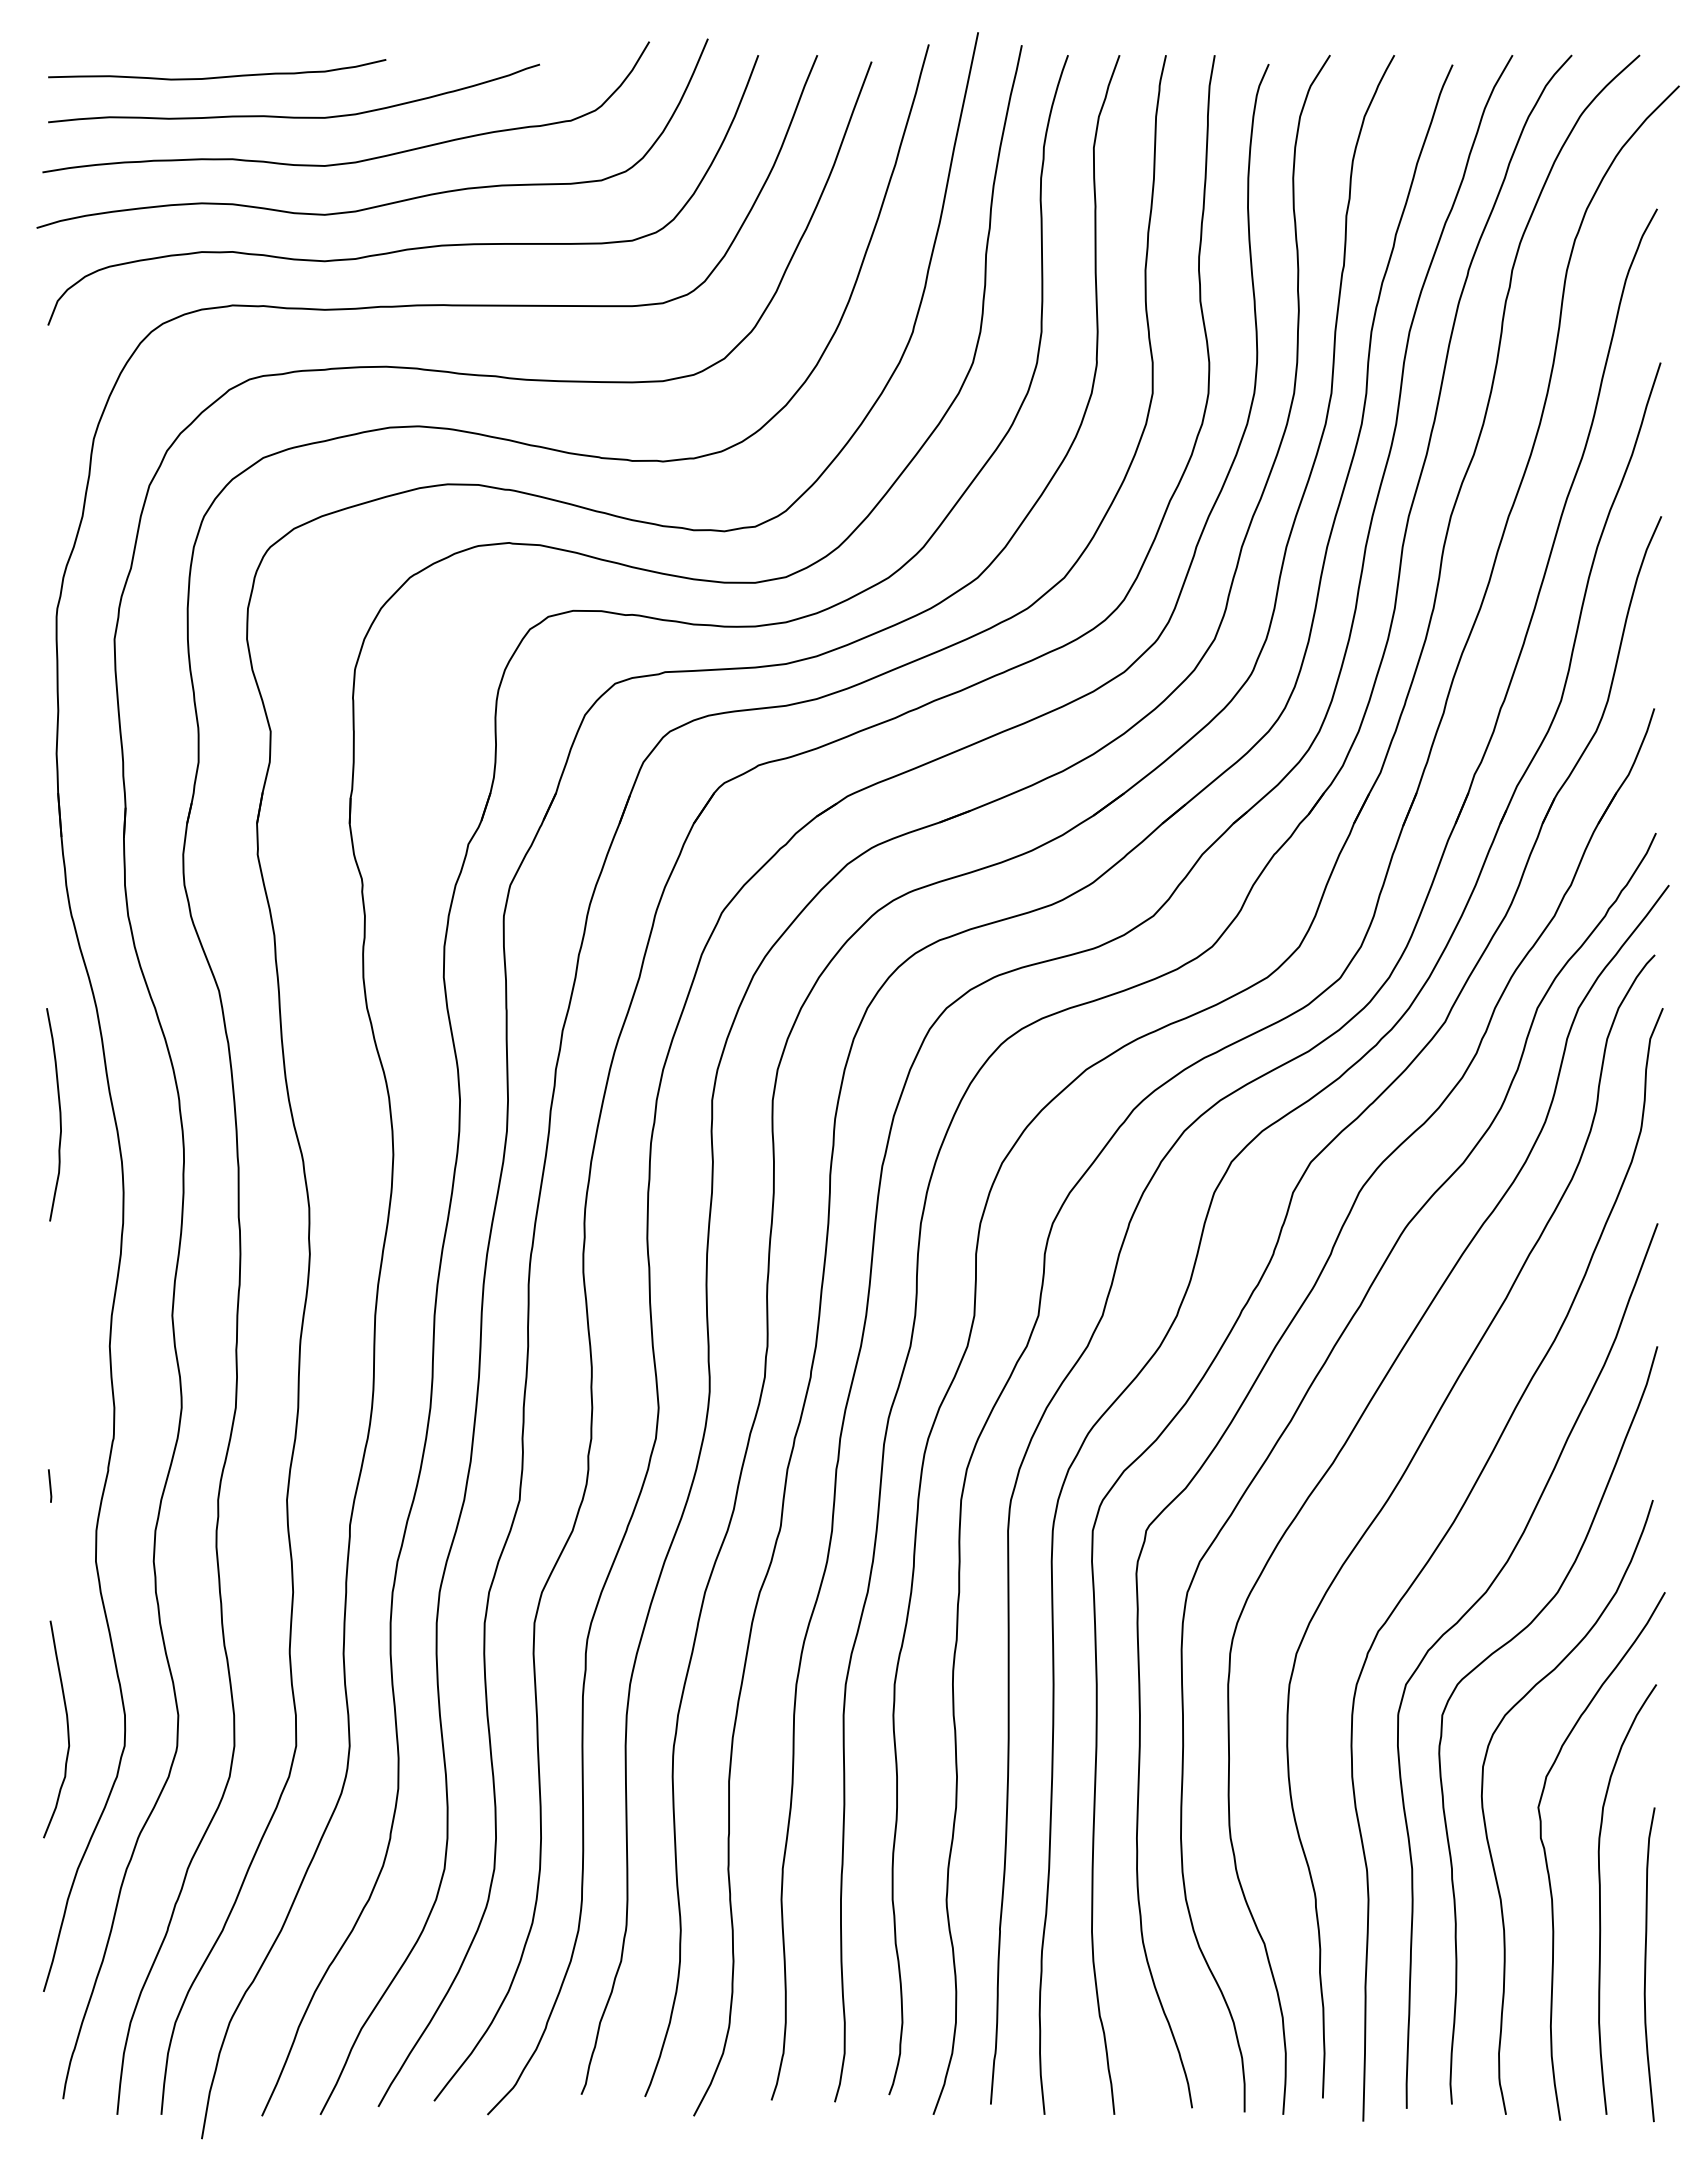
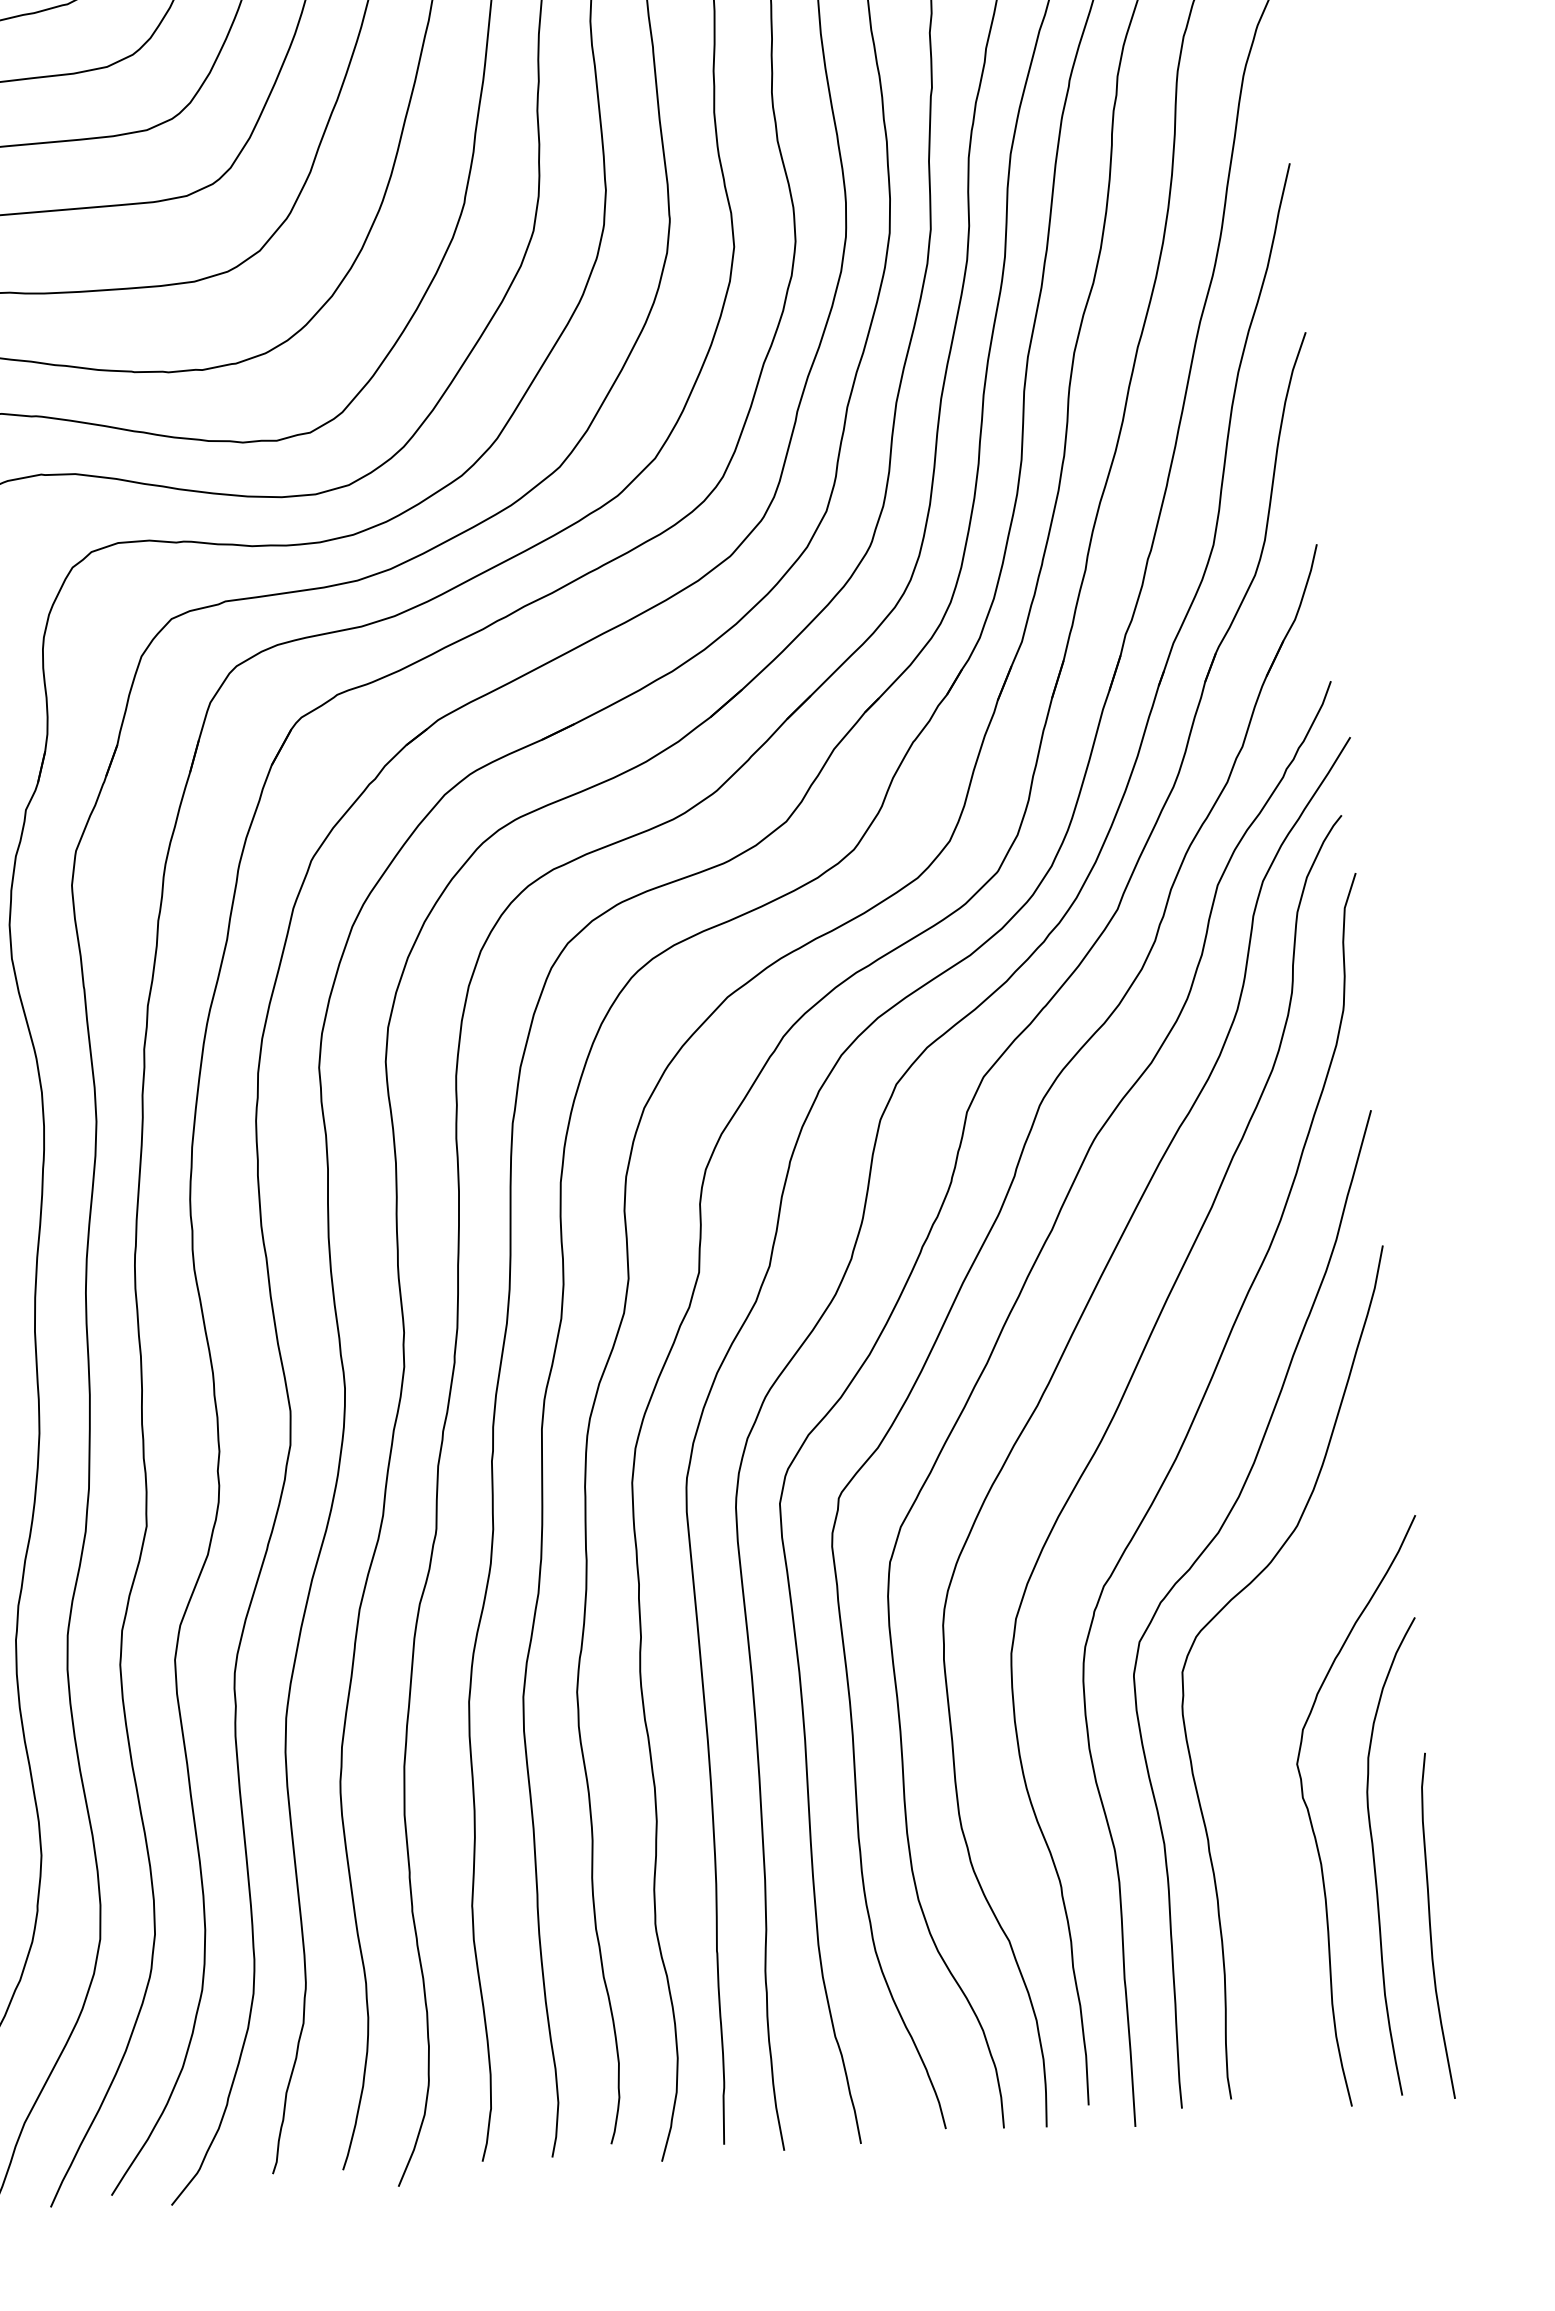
curve: (1485, 1819) -> (1240, 1782), removed

